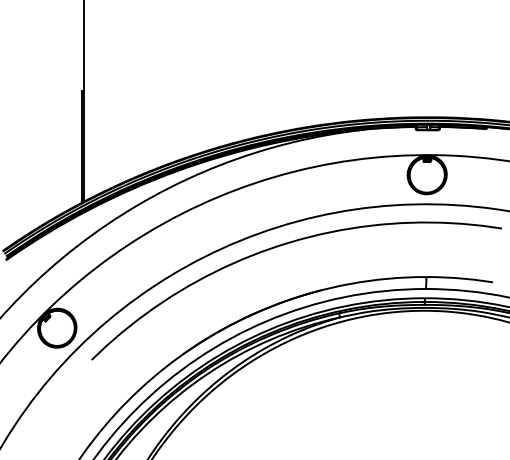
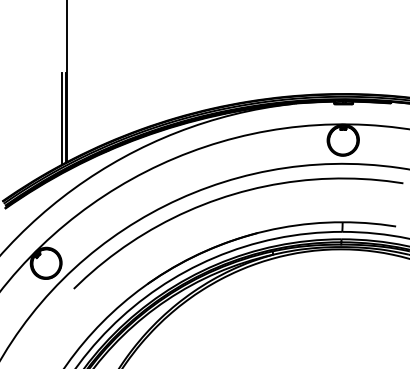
line: (77, 147) -> (62, 118), added

